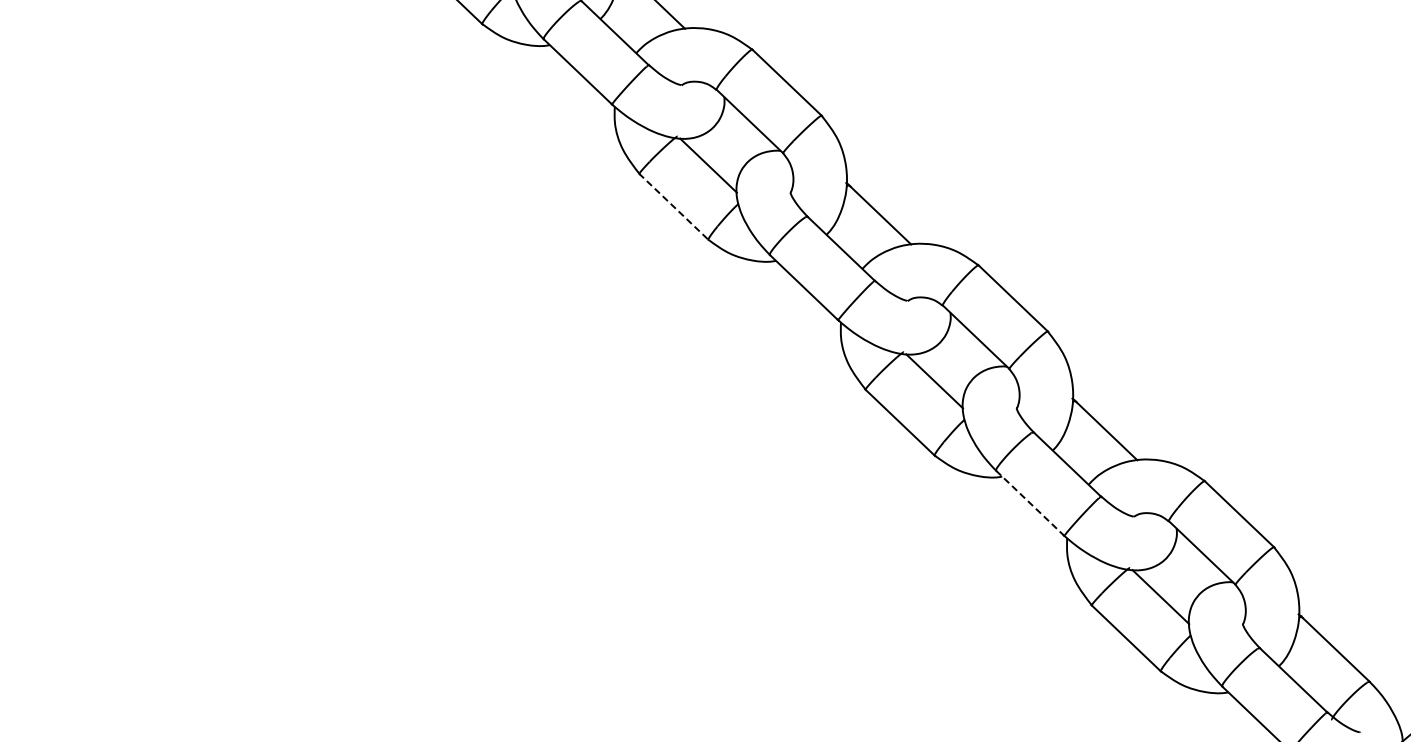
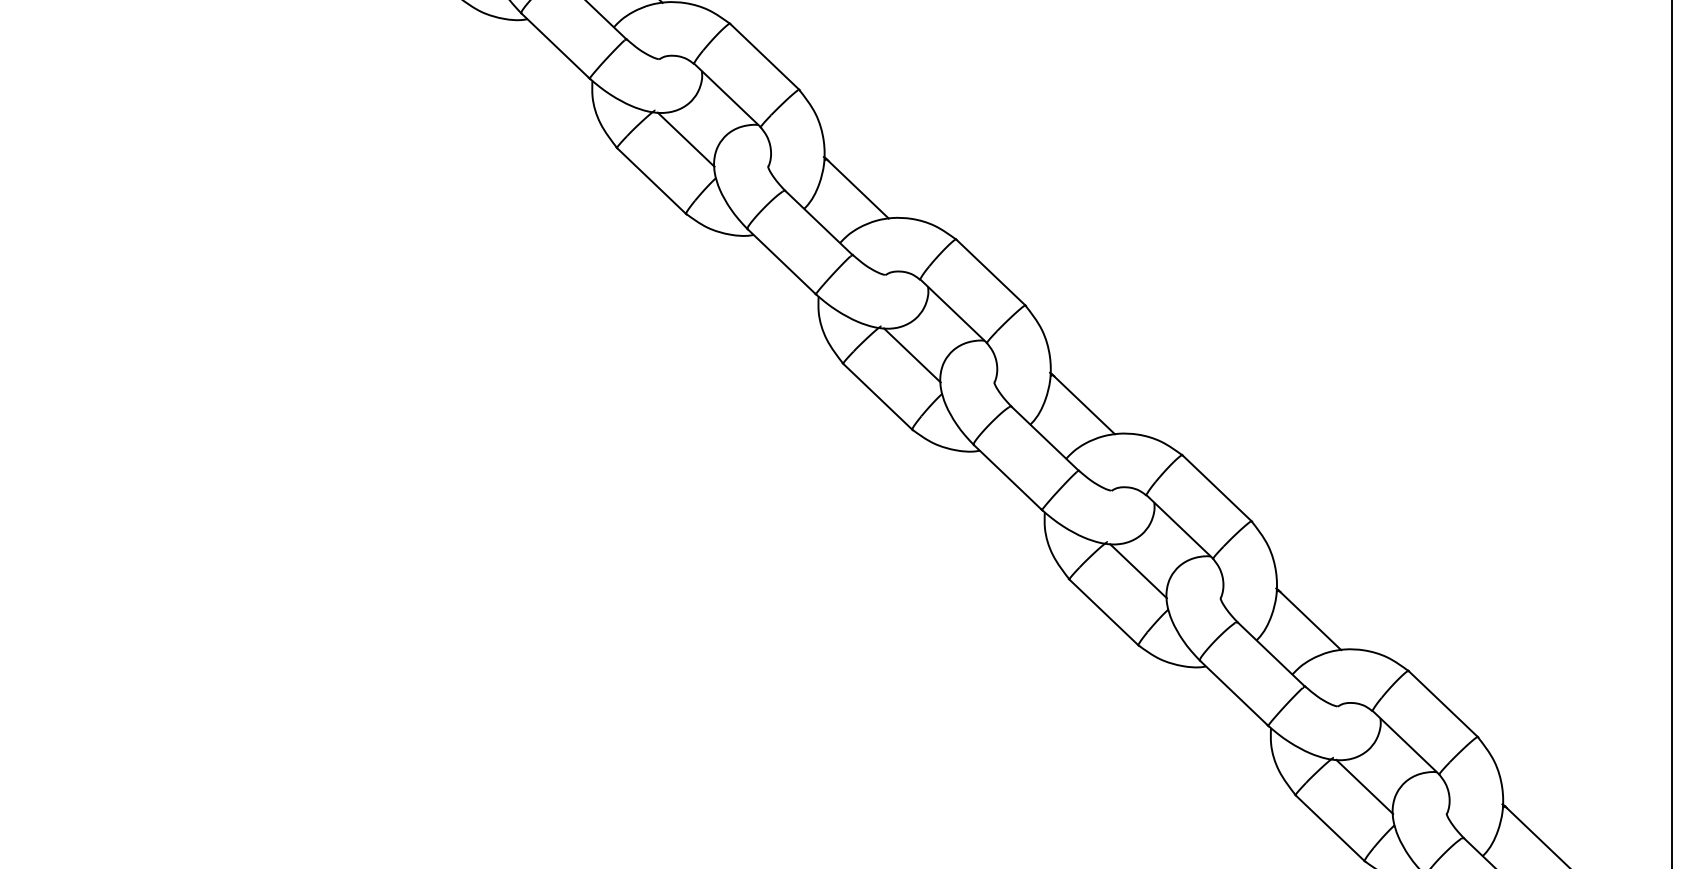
line: (674, 207) -> (878, 397), dashed -> solid
line: (1030, 503) -> (1234, 693), dashed -> solid

